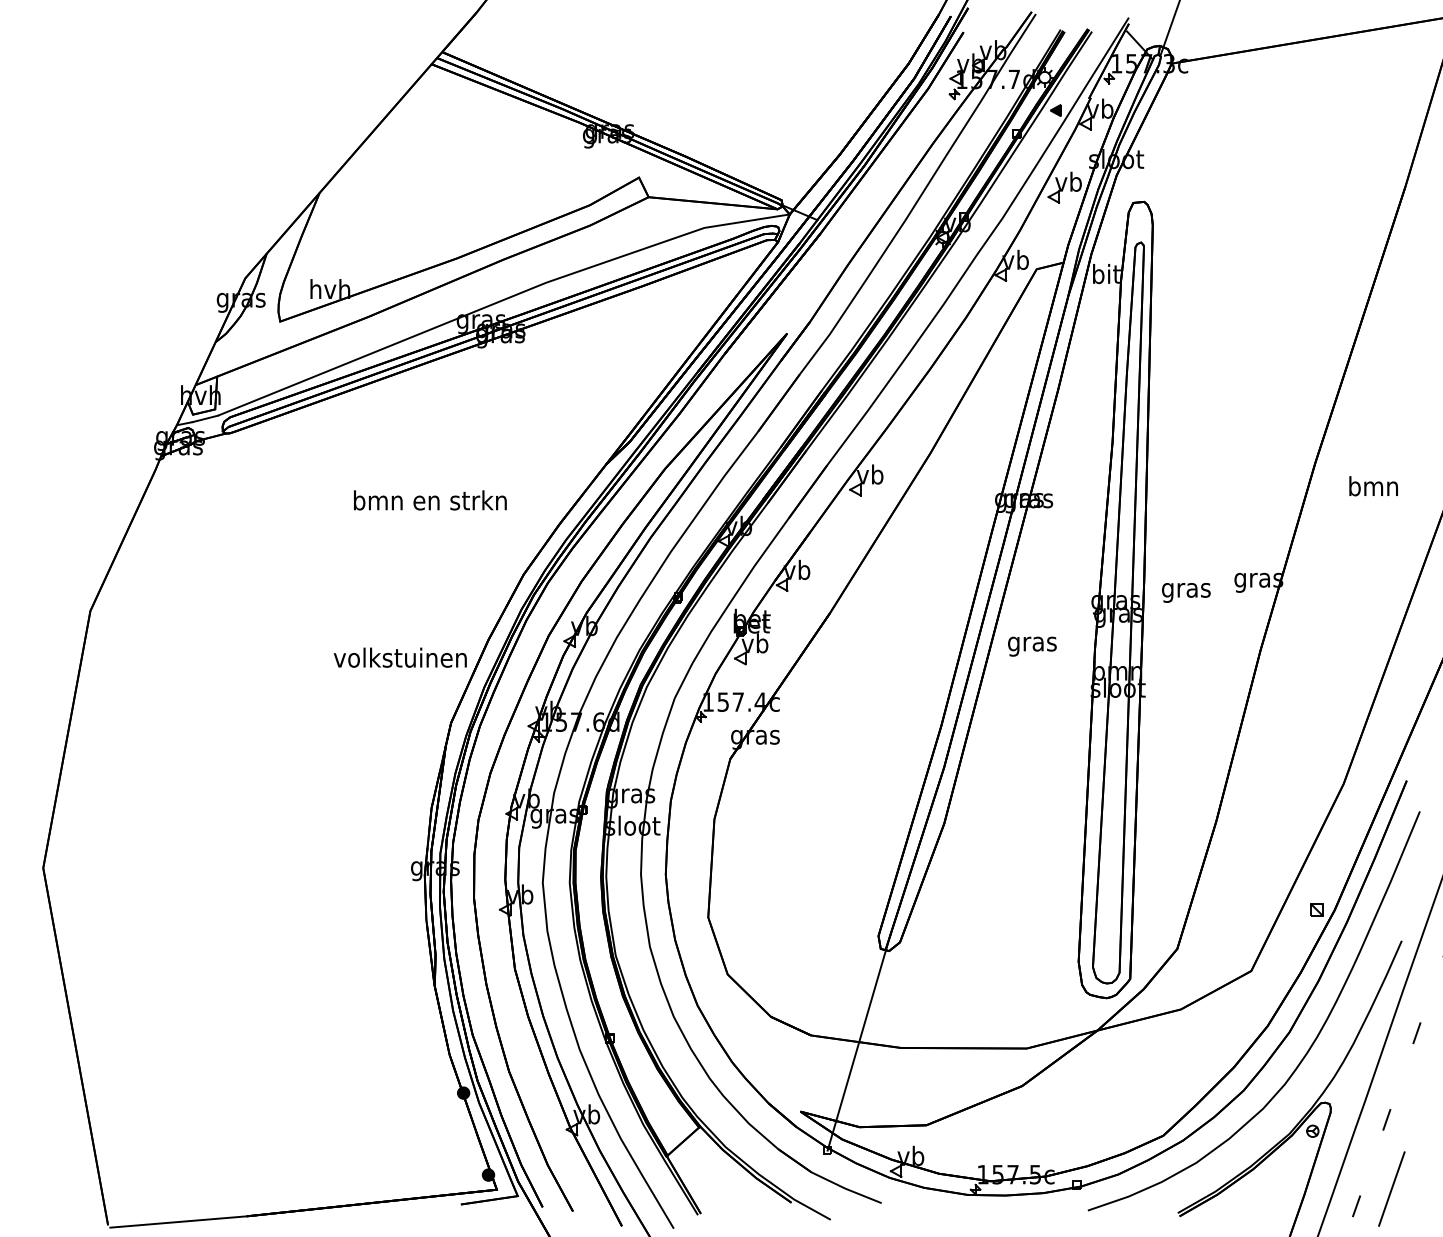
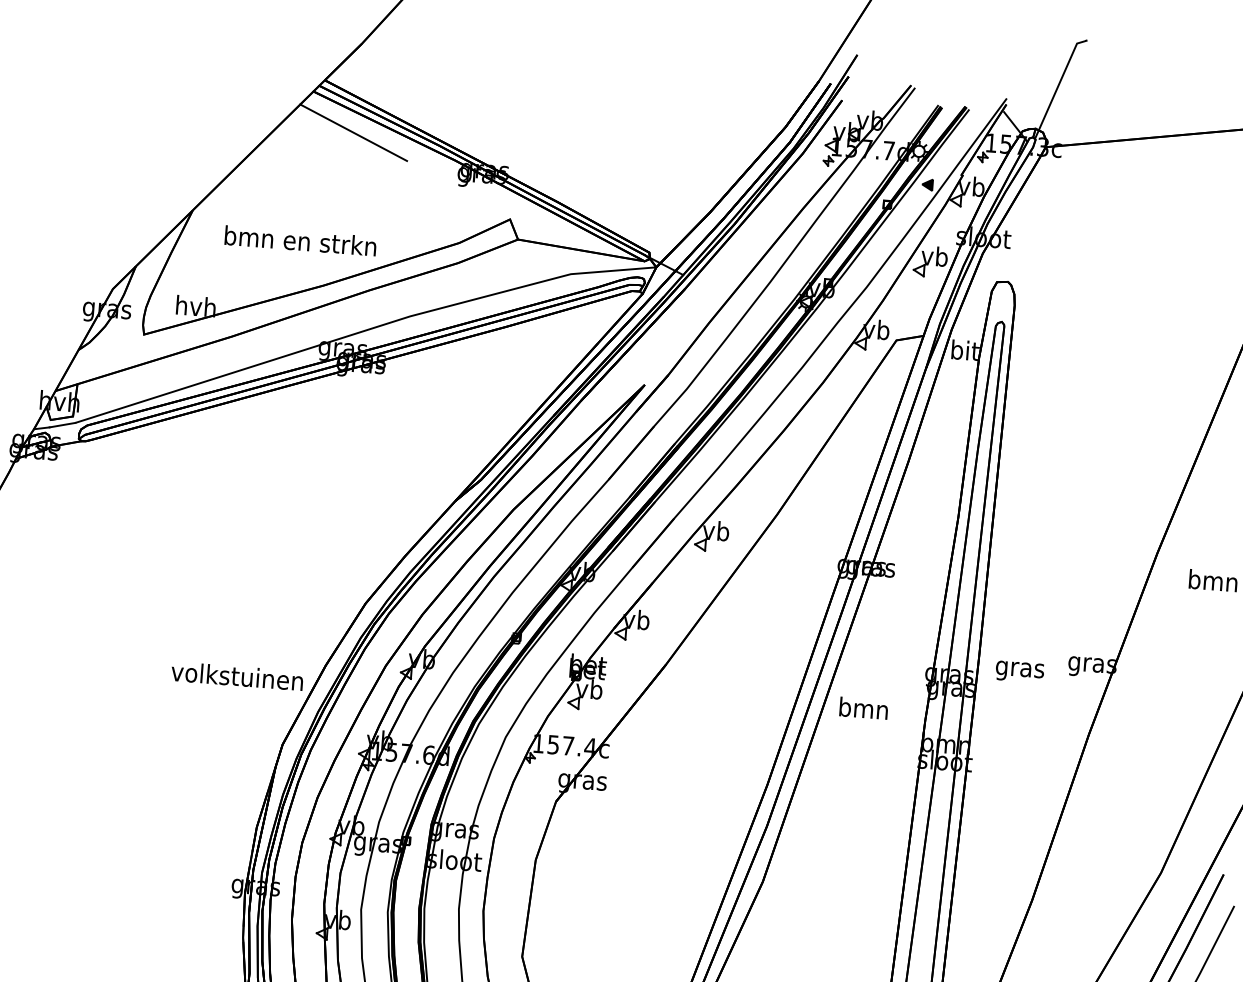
line: (475, 102) -> (353, 132), added
text: (430, 500) -> (300, 241), moved
text: (1032, 643) -> (863, 710), gras -> bmn

